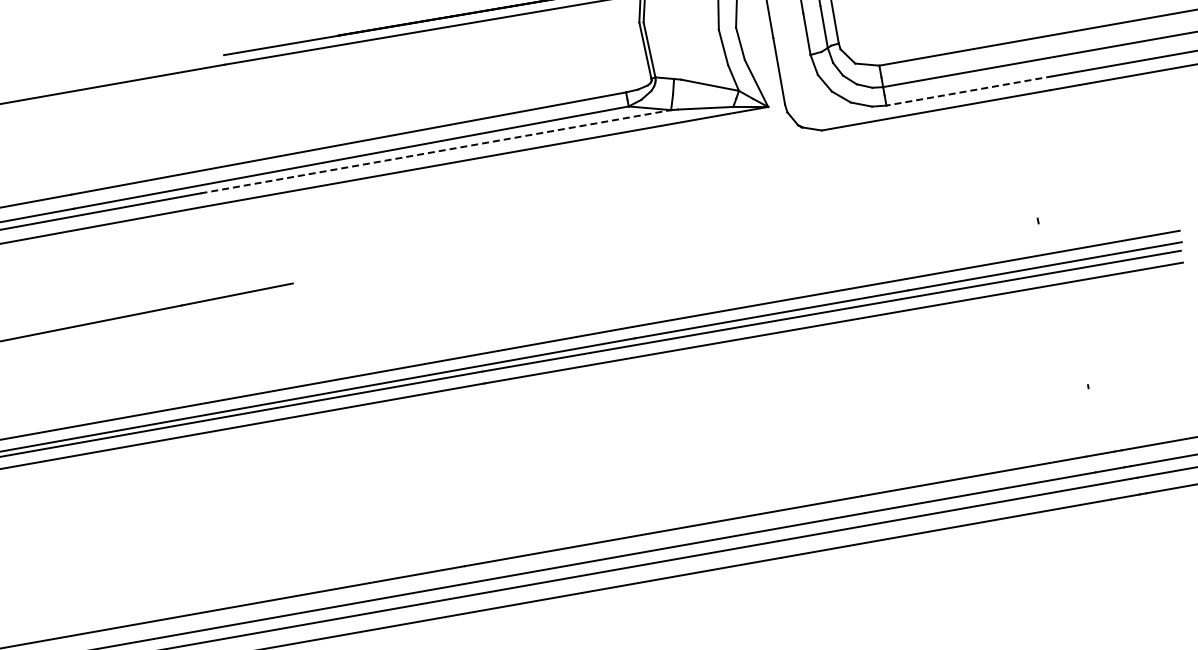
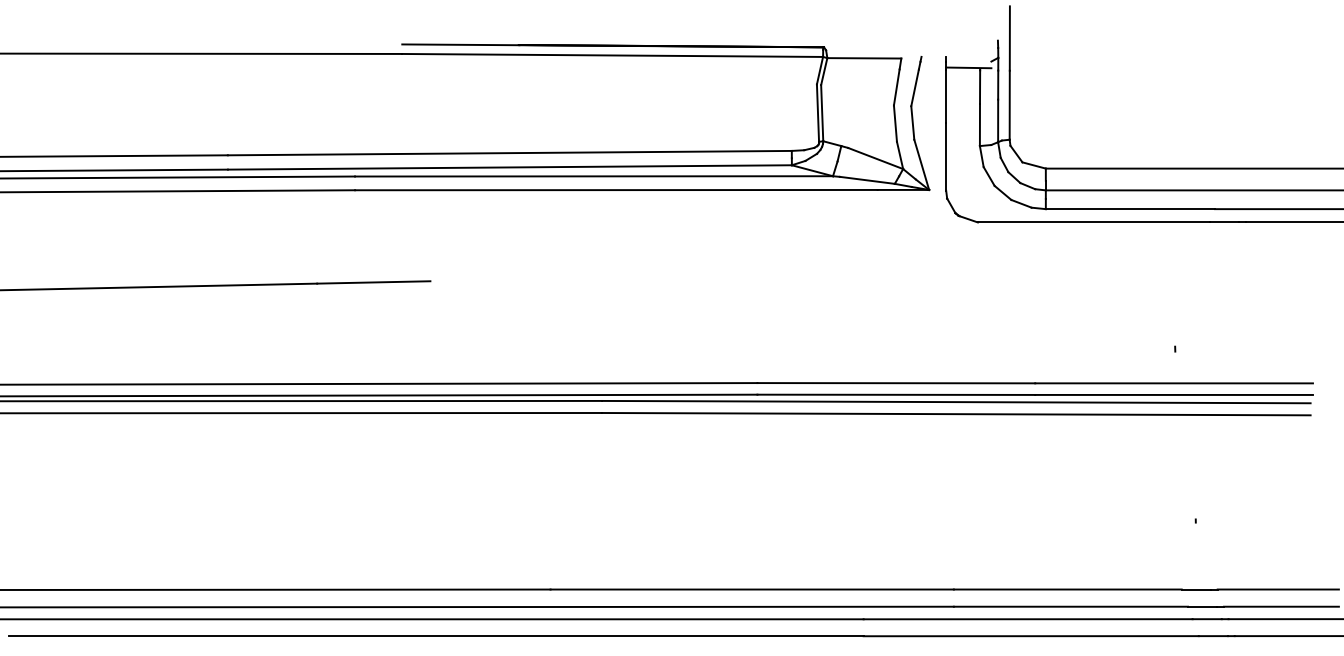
line: (969, 91) -> (1130, 209), dashed -> solid
line: (436, 151) -> (594, 176), dashed -> solid

